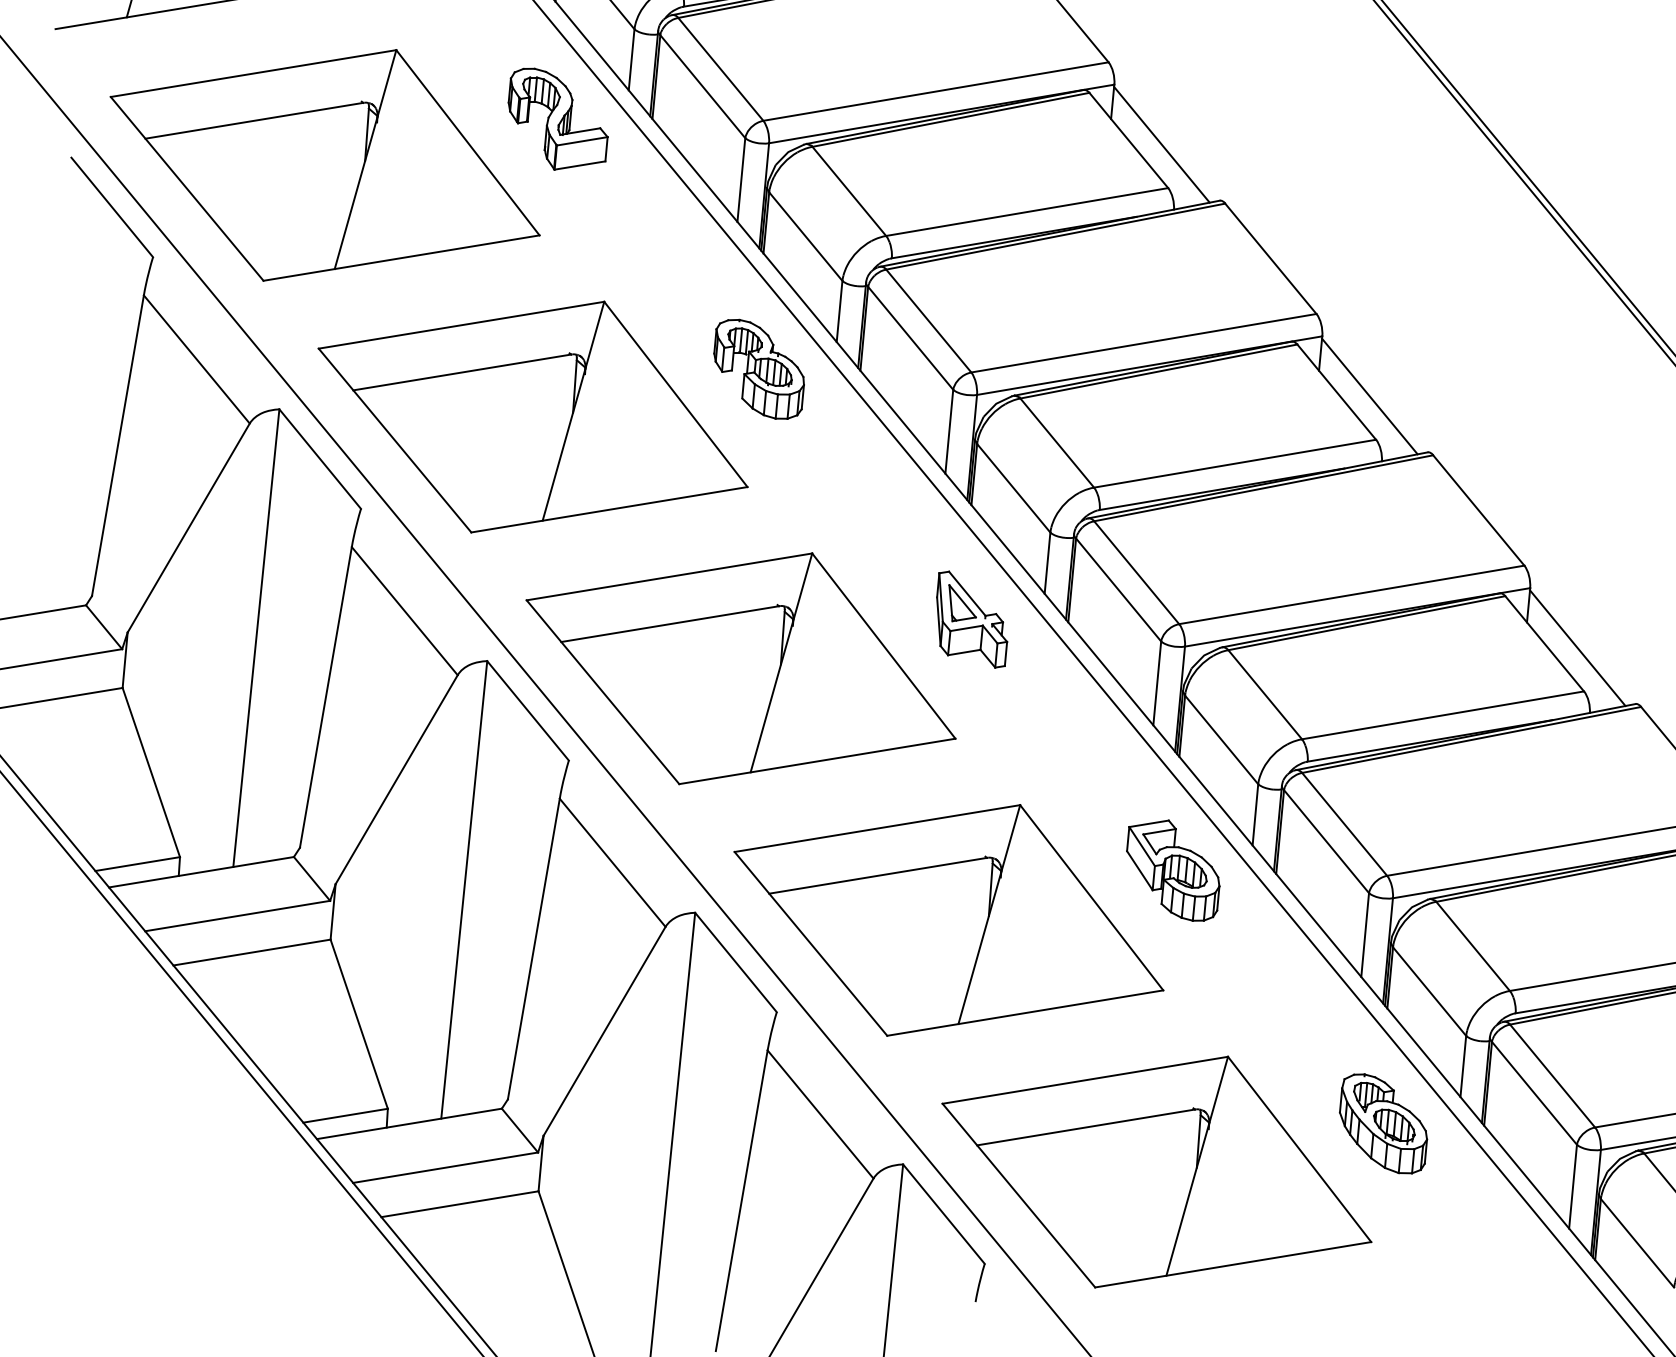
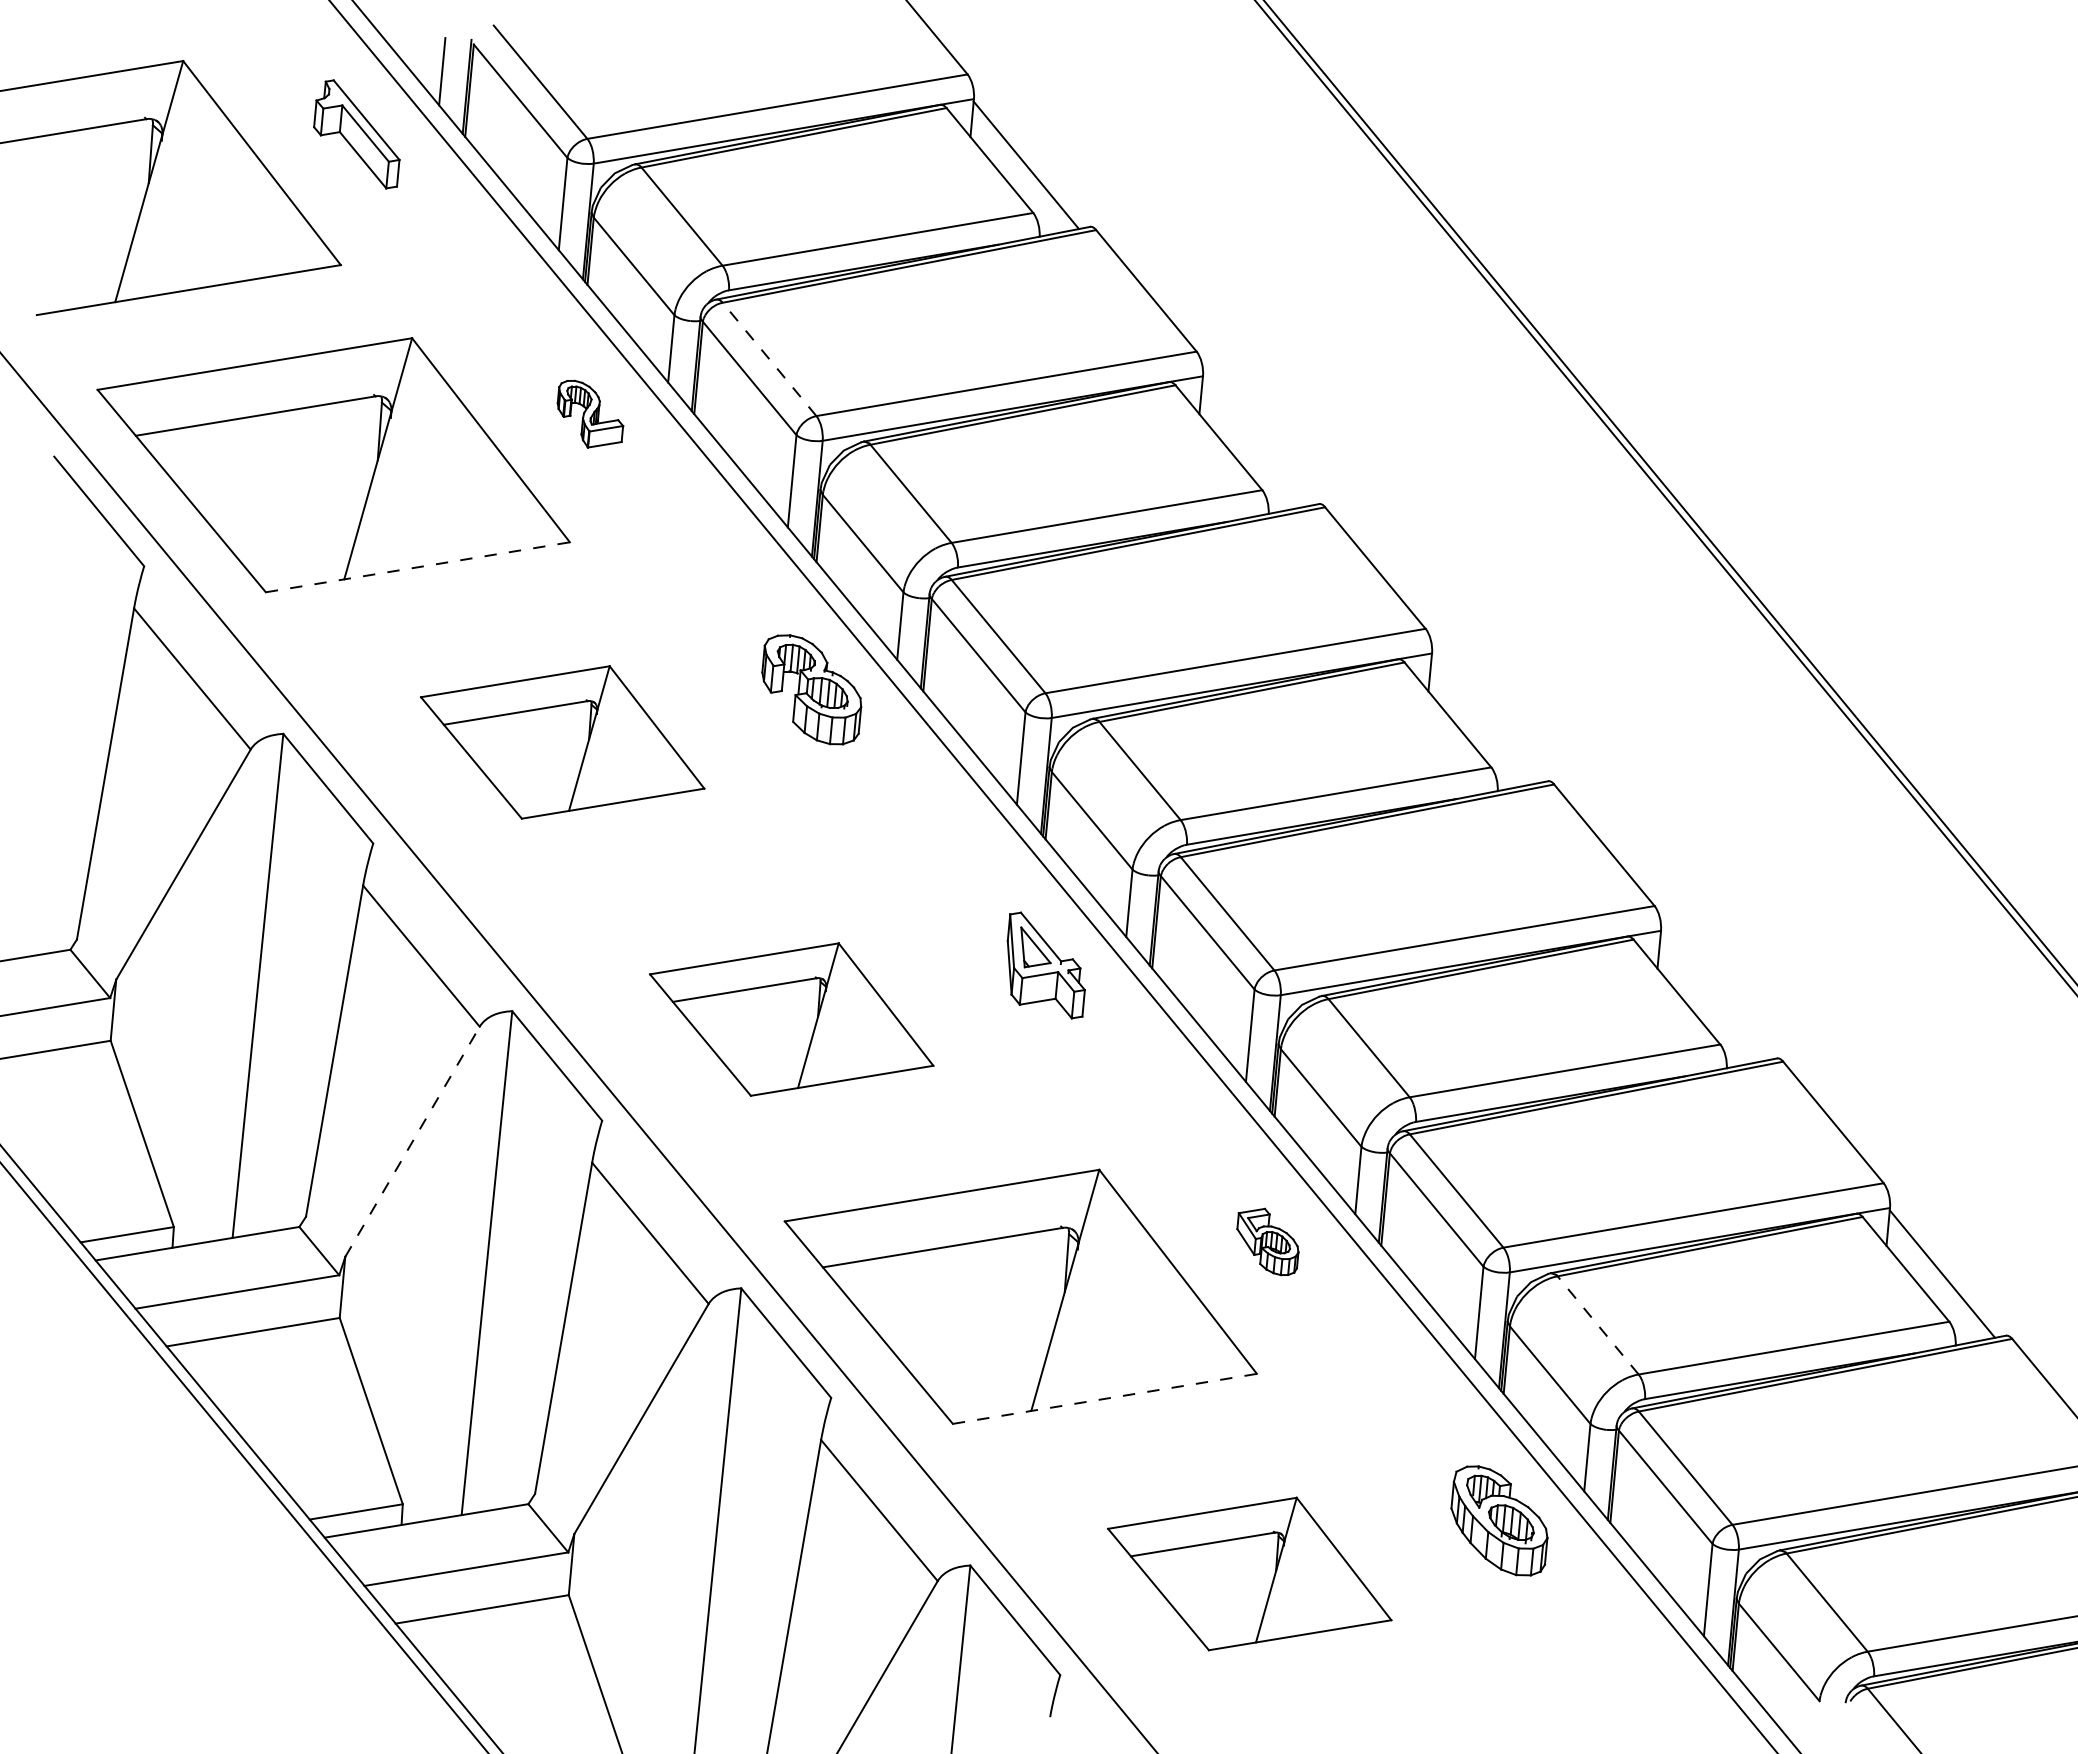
line: (720, 69) -> (769, 359), solid -> dashed
part: (558, 118) -> (590, 413), size x0.6
line: (1162, 144) -> (1255, 442), removed
line: (402, 258) -> (418, 567), solid -> dashed
line: (1369, 396) -> (1484, 719), removed
part: (532, 417) -> (562, 742), size x0.6
line: (1576, 647) -> (1712, 996), removed
part: (740, 668) -> (791, 1019), size x0.6
line: (396, 779) -> (412, 1141), solid -> dashed
part: (1172, 870) -> (1267, 1241), size x0.6
line: (1473, 946) -> (1598, 1325), solid -> dashed
line: (1025, 1012) -> (1105, 1398), solid -> dashed
part: (1156, 1171) -> (1249, 1573), size x0.6

